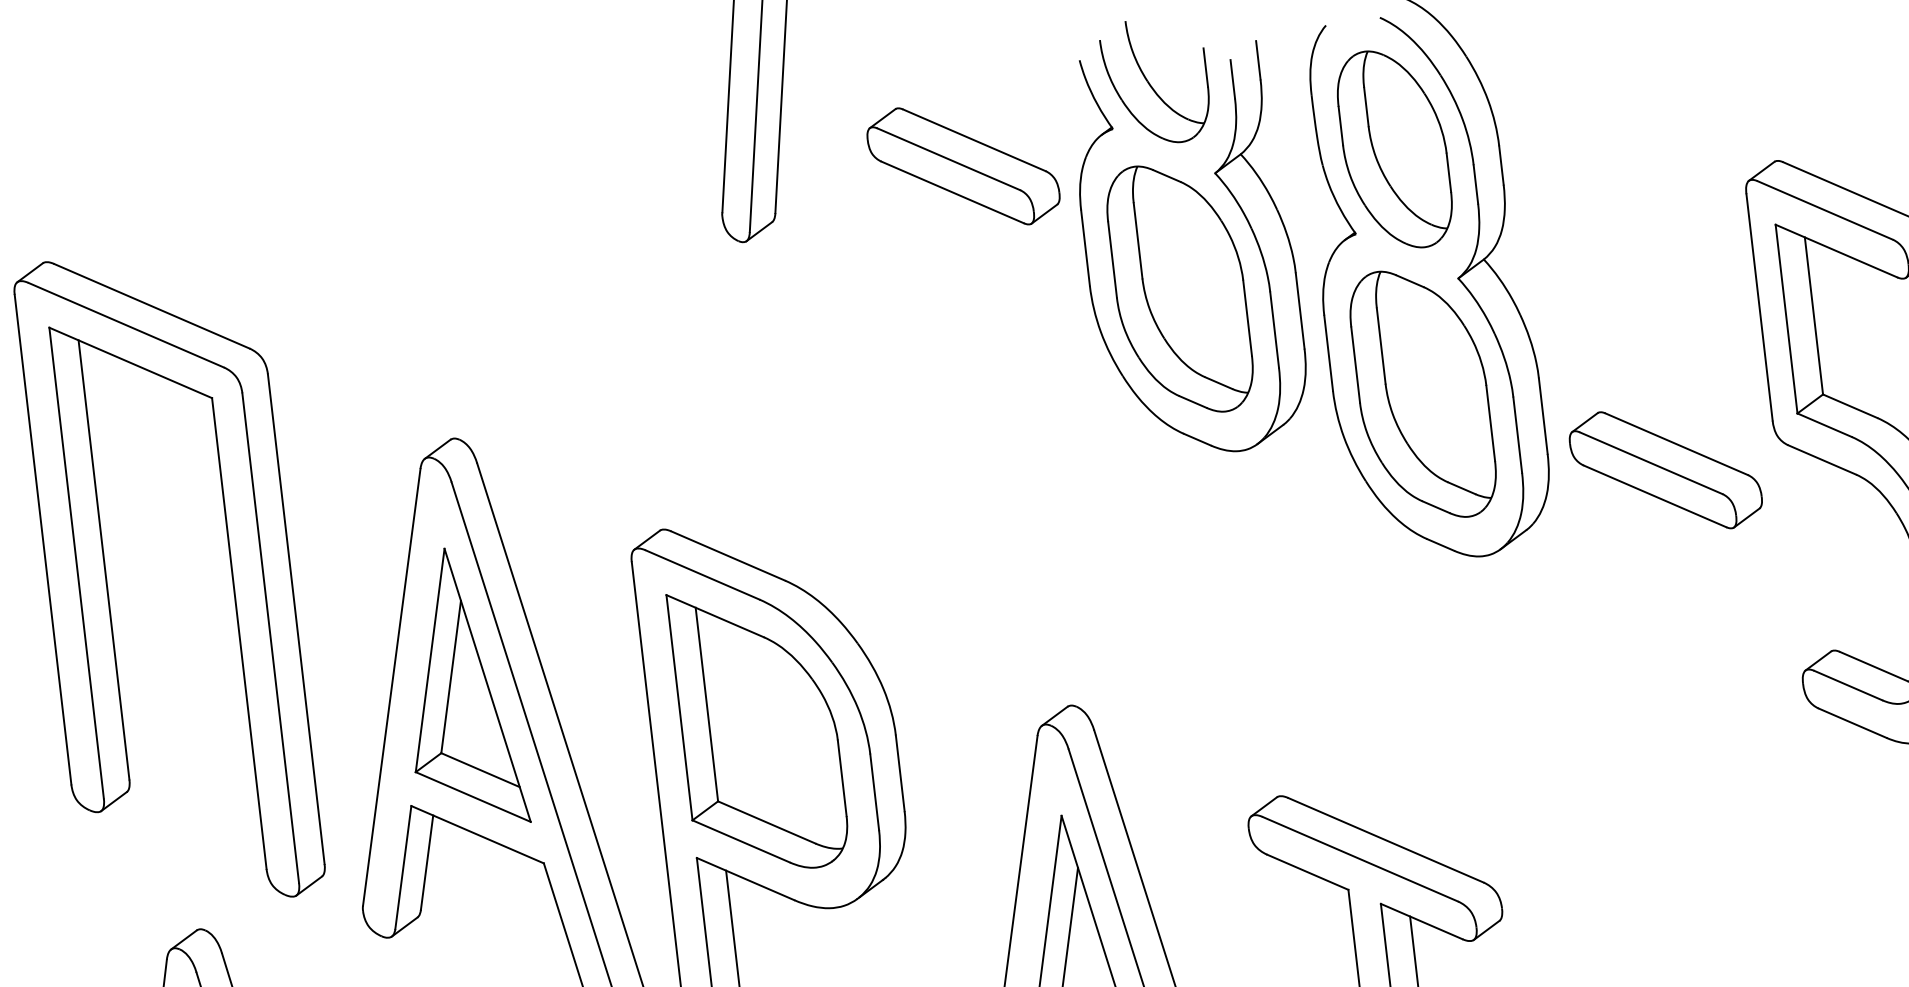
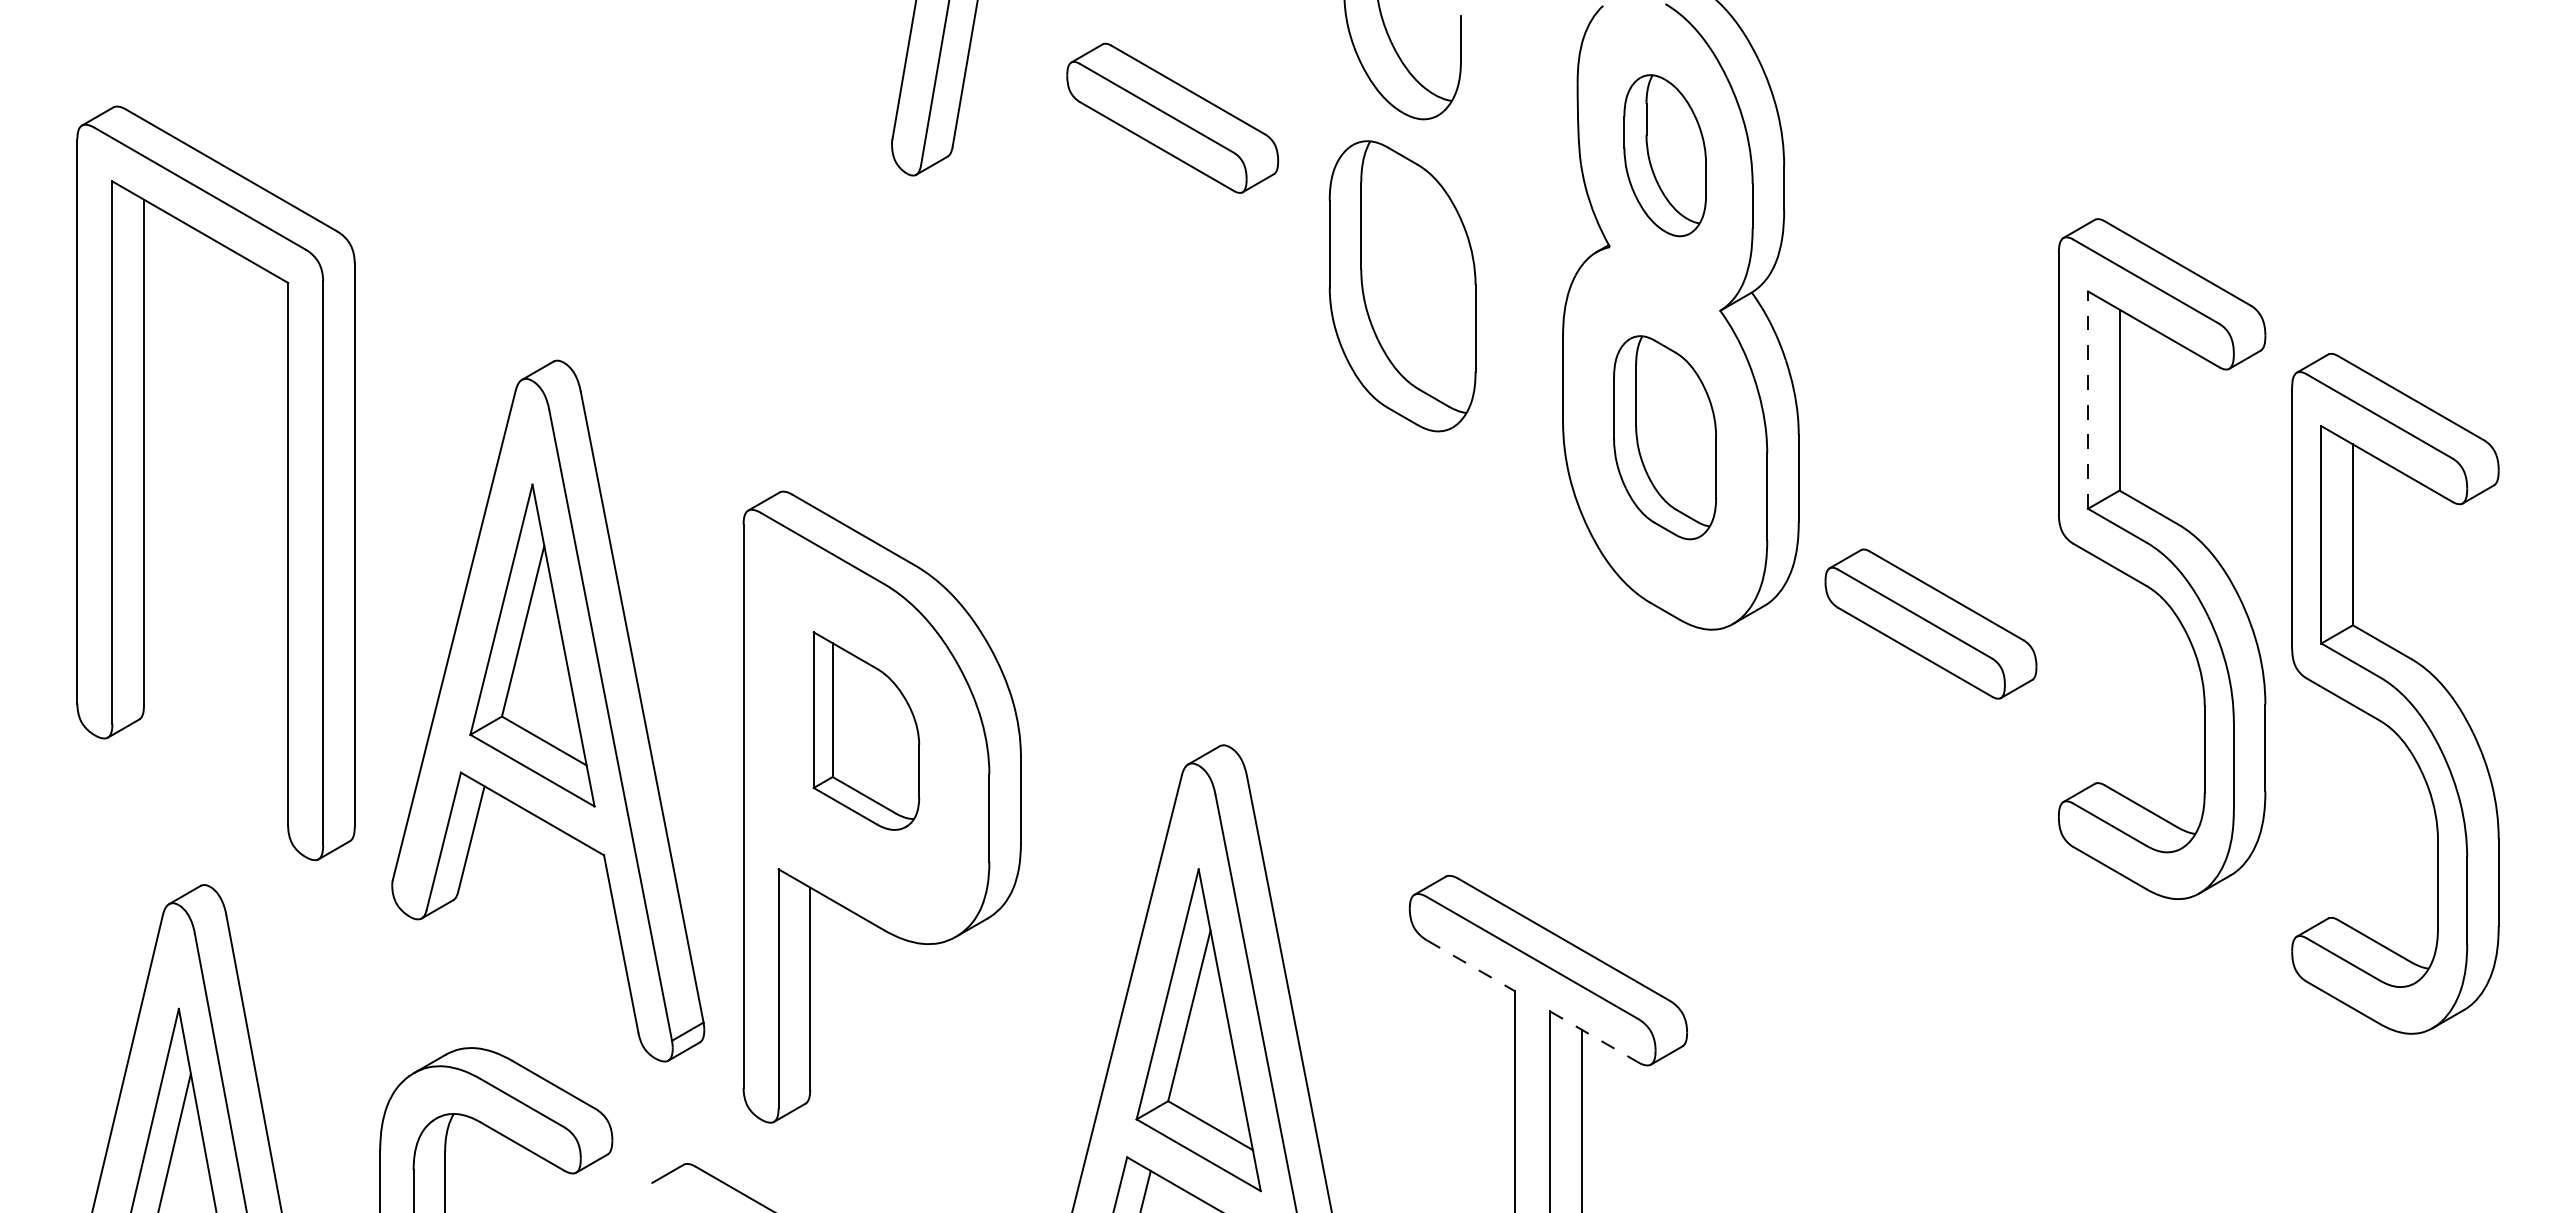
part: (1395, 149) -> (1665, 155), size x0.7
part: (1249, 225) -> (1489, 223), removed
line: (1787, 319) -> (2088, 400), solid -> dashed
part: (1422, 394) -> (1664, 437), size x0.7
part: (1665, 469) -> (1930, 623), moved
part: (759, 728) -> (866, 730), size x0.6
line: (1308, 871) -> (1471, 965), solid -> dashed
line: (1422, 921) -> (1594, 1036), solid -> dashed

